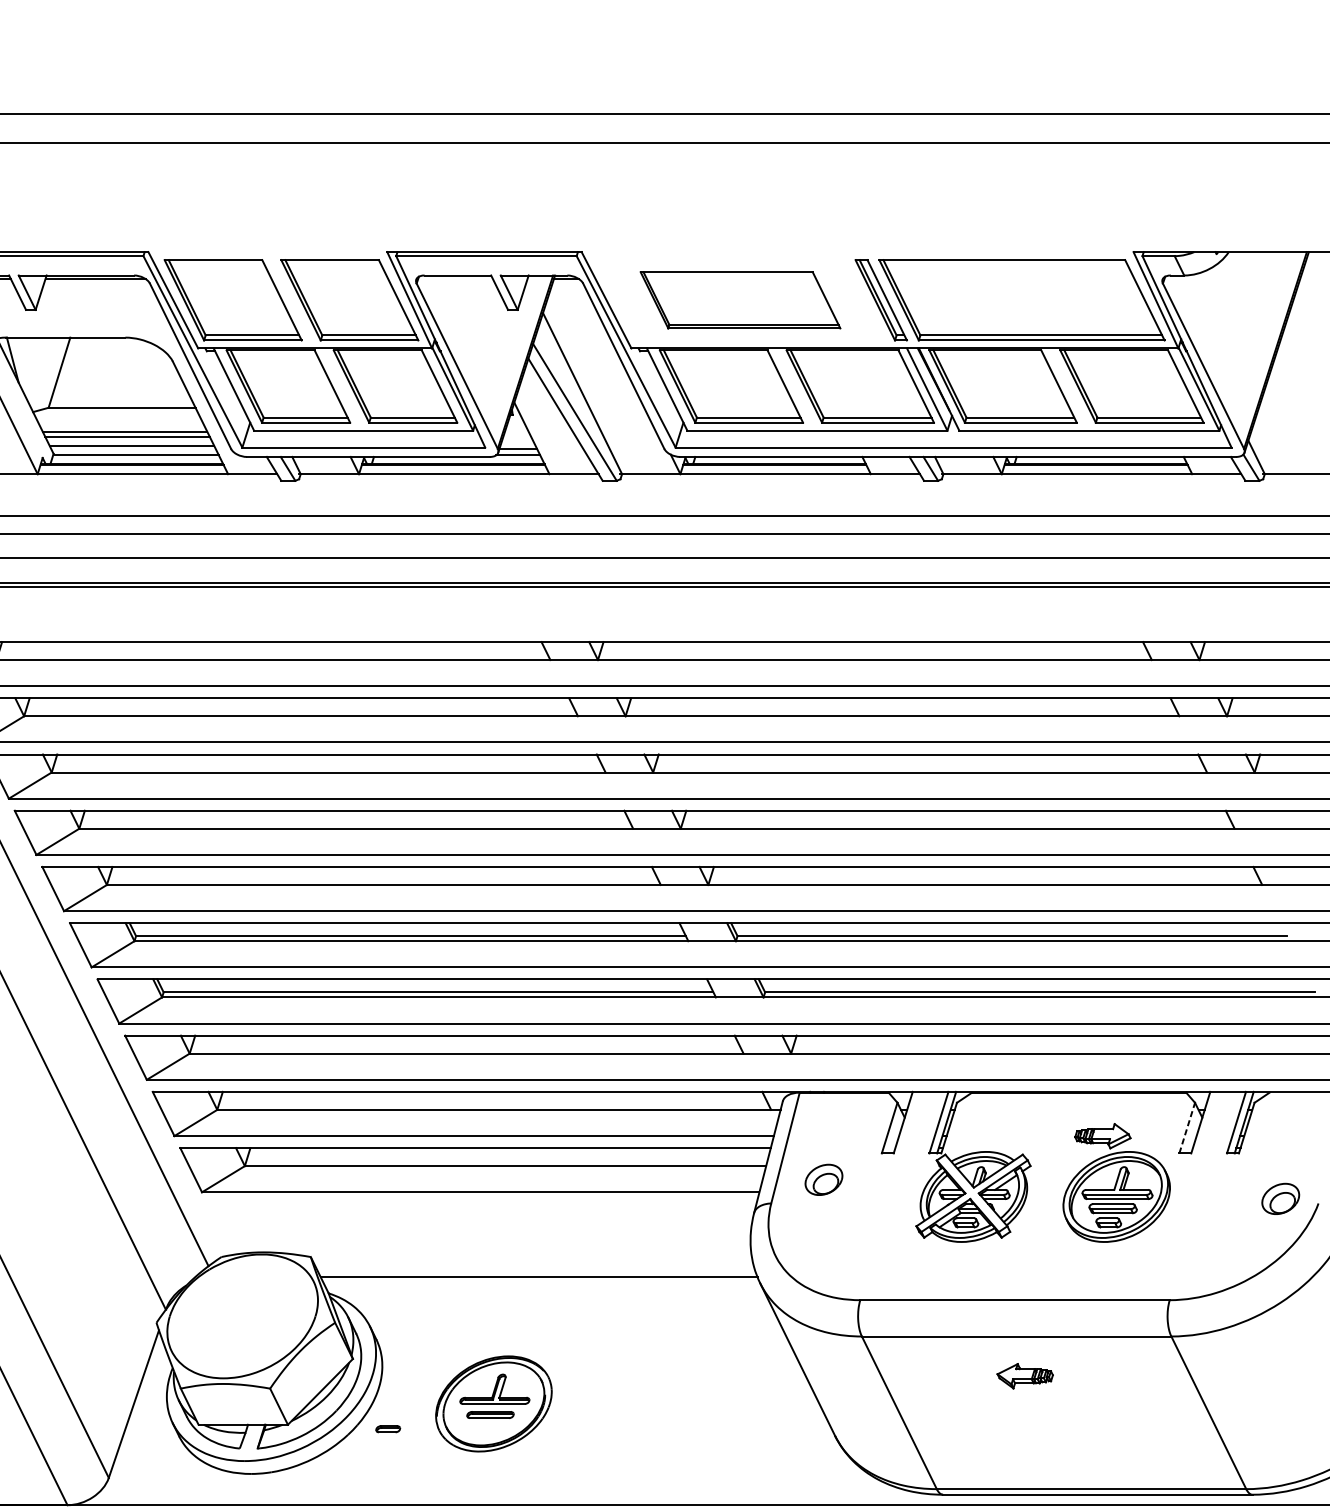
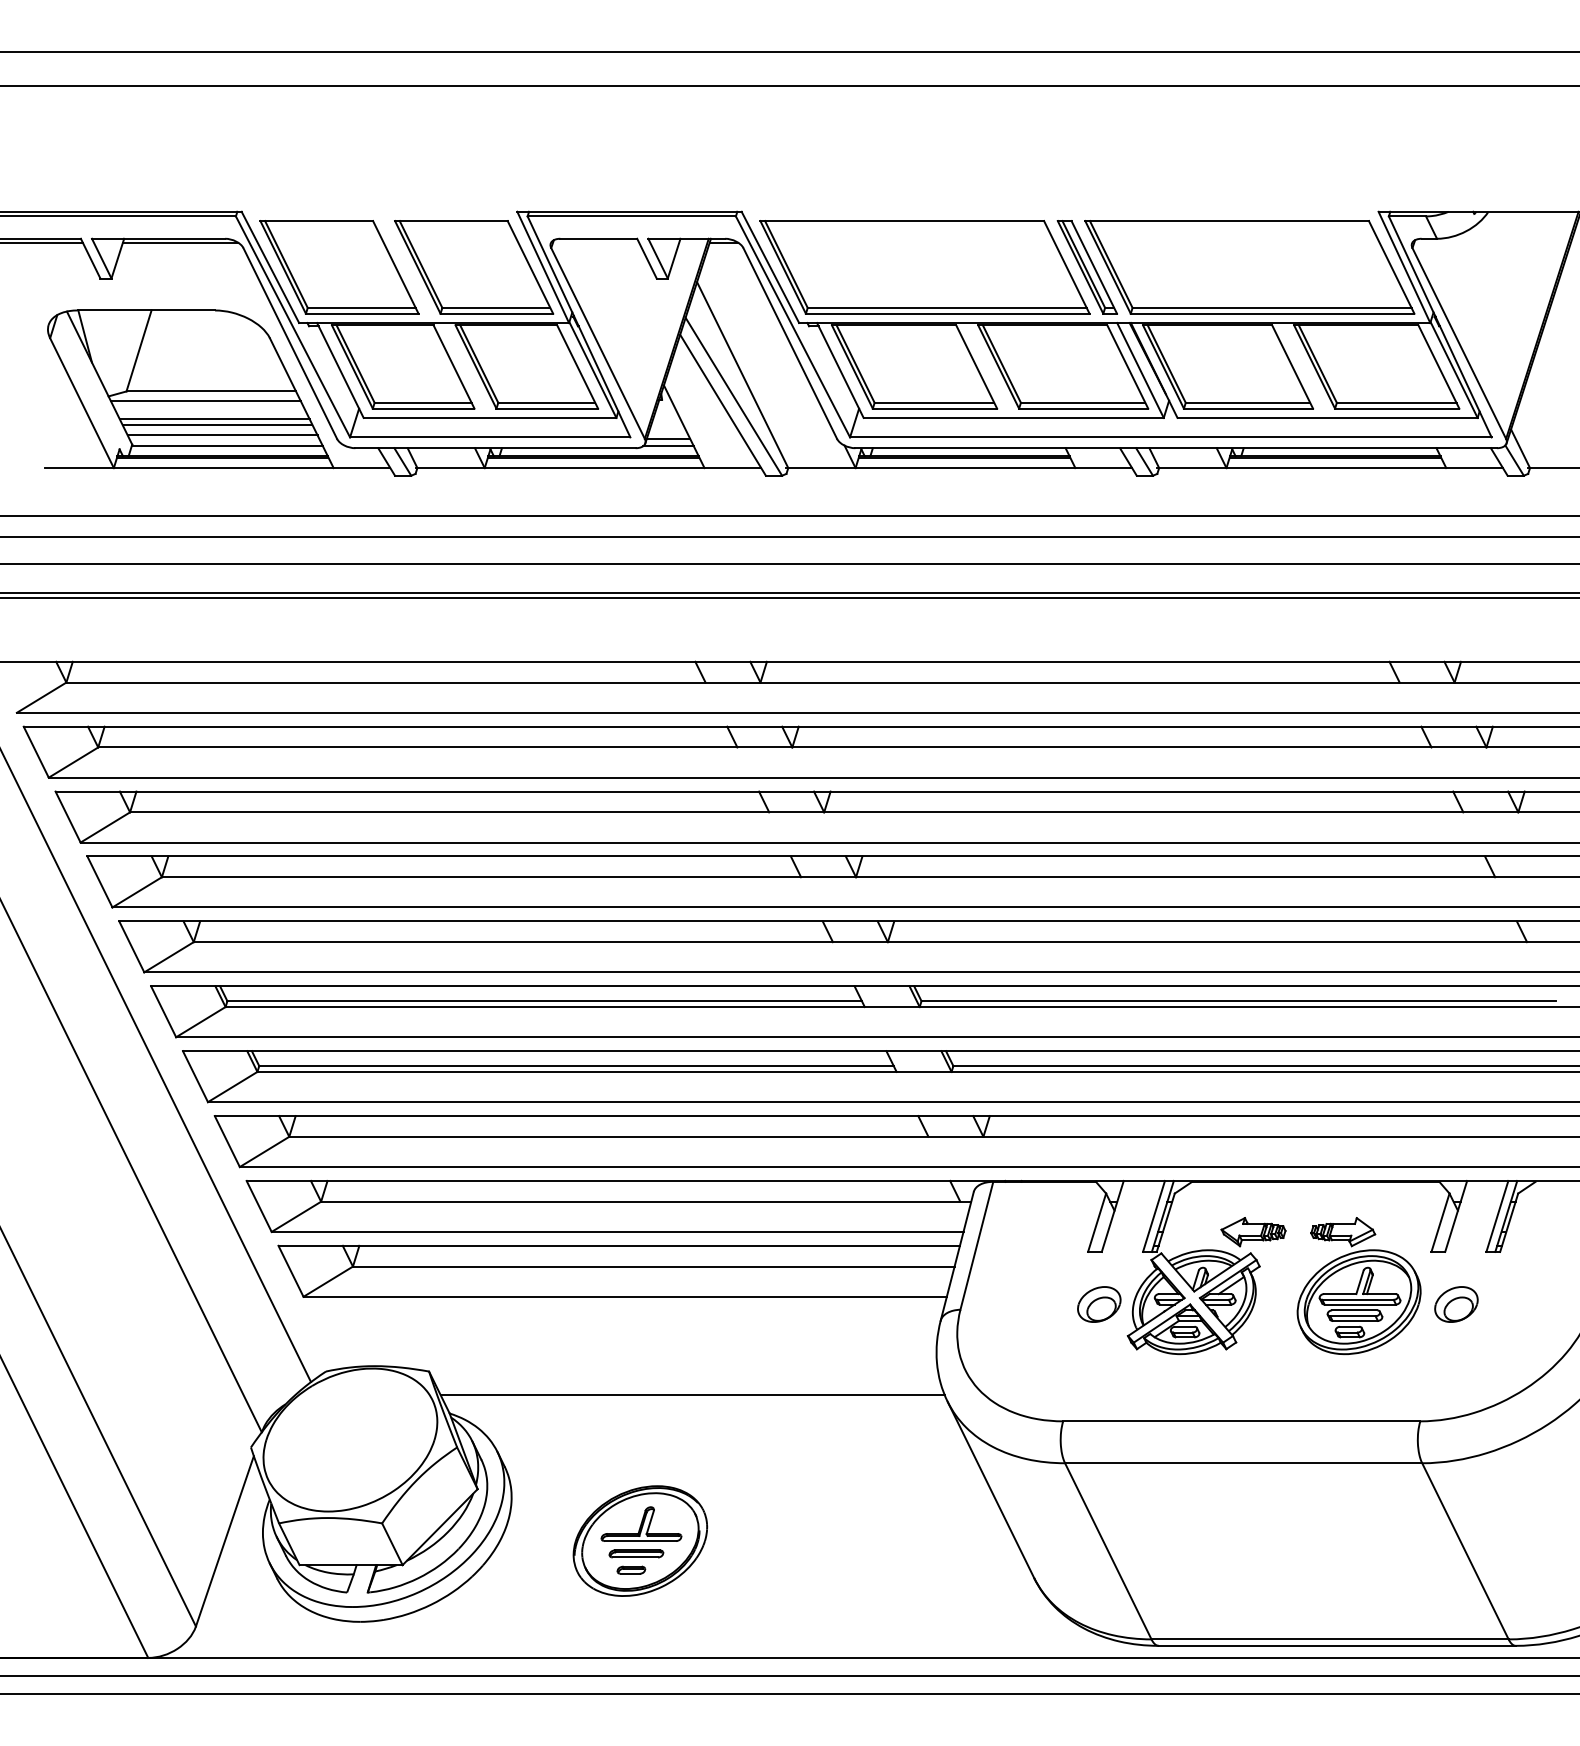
part: (740, 300) -> (924, 267), size x1.43
line: (117, 416) -> (205, 401), added
line: (1187, 1127) -> (1440, 1222), dashed -> solid
part: (824, 1179) -> (1099, 1304), moved
part: (1280, 1198) -> (1456, 1304), moved
part: (1025, 1376) -> (1253, 1232), moved
part: (388, 1428) -> (631, 1569), moved

